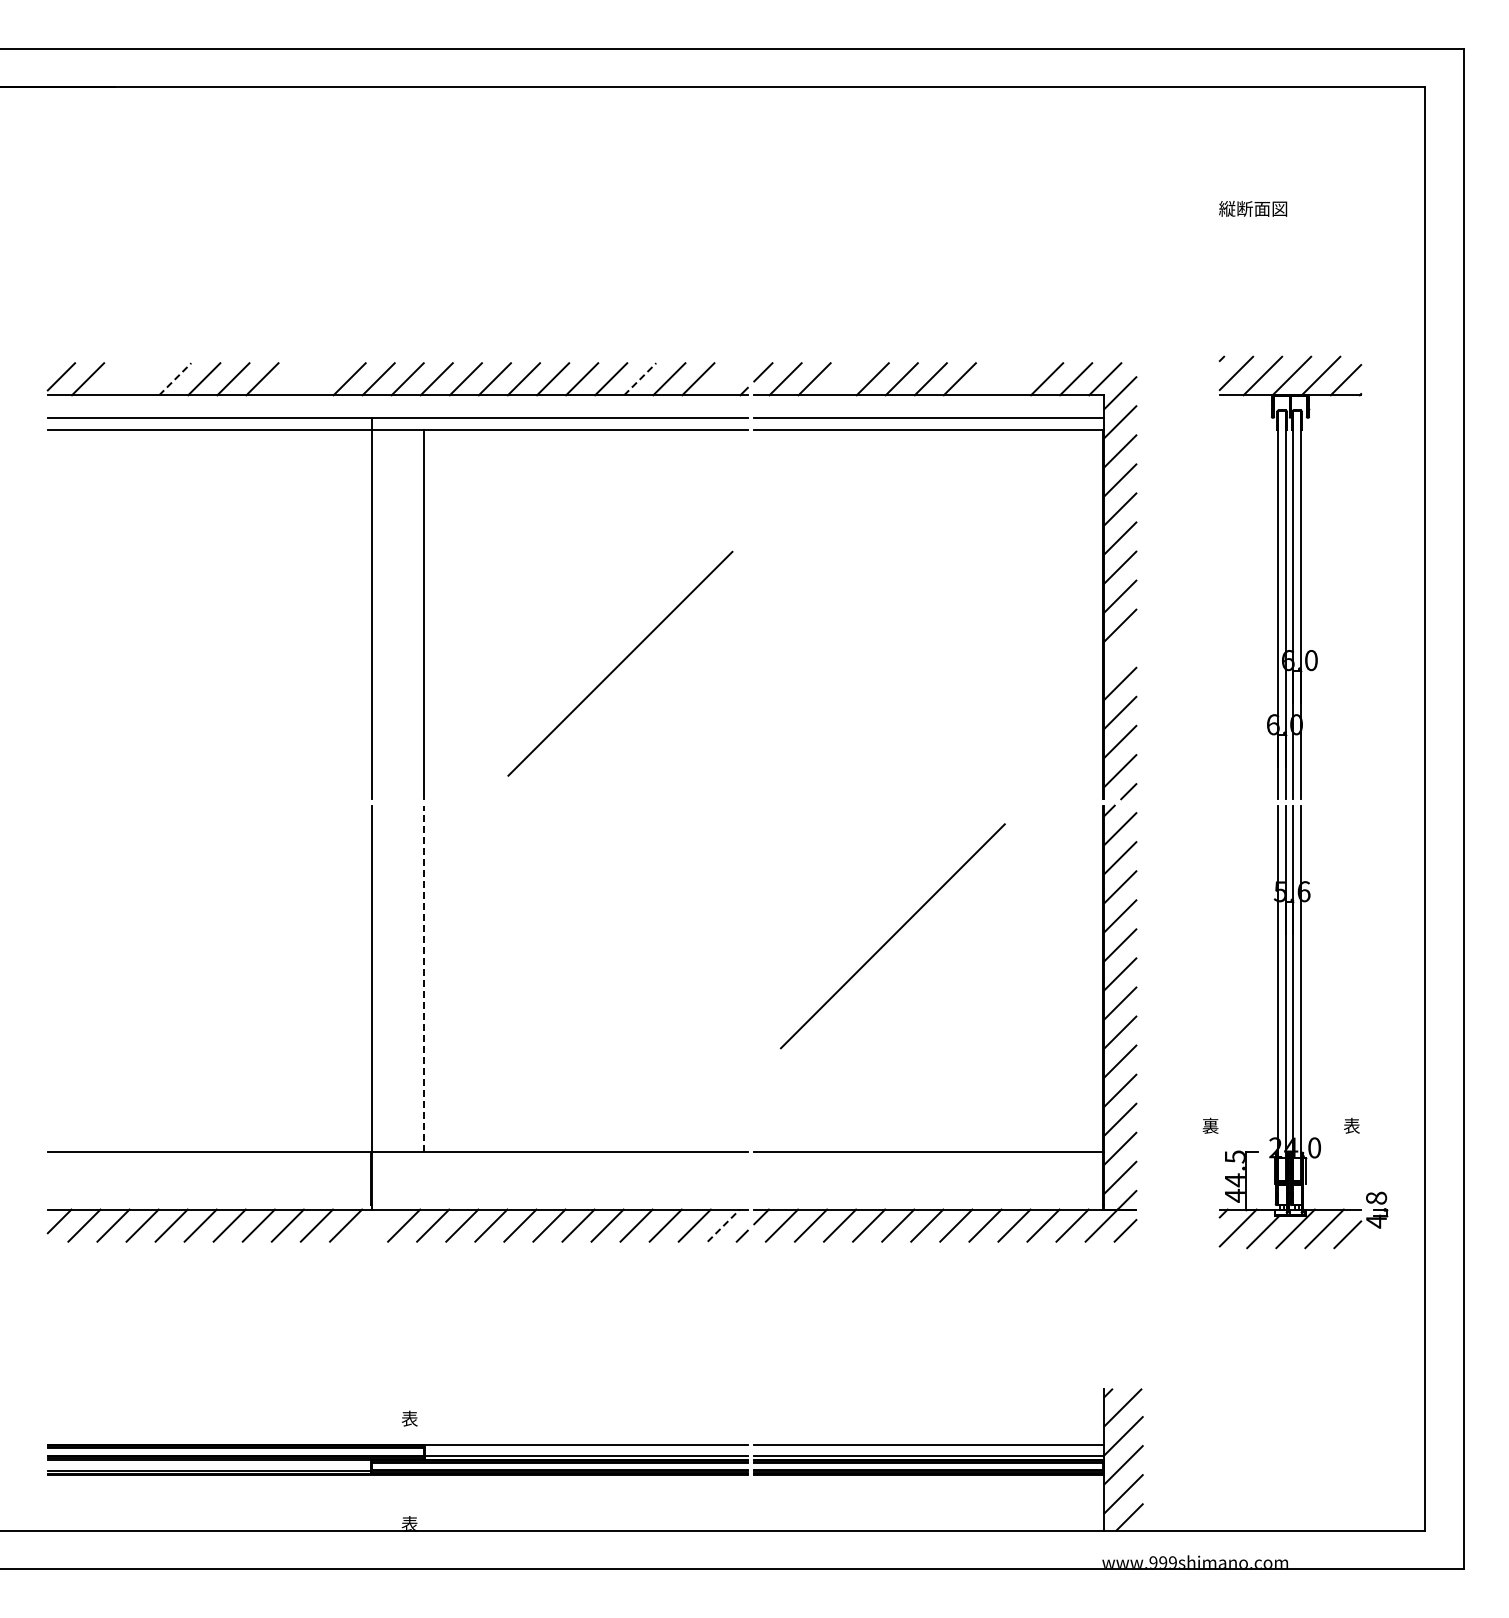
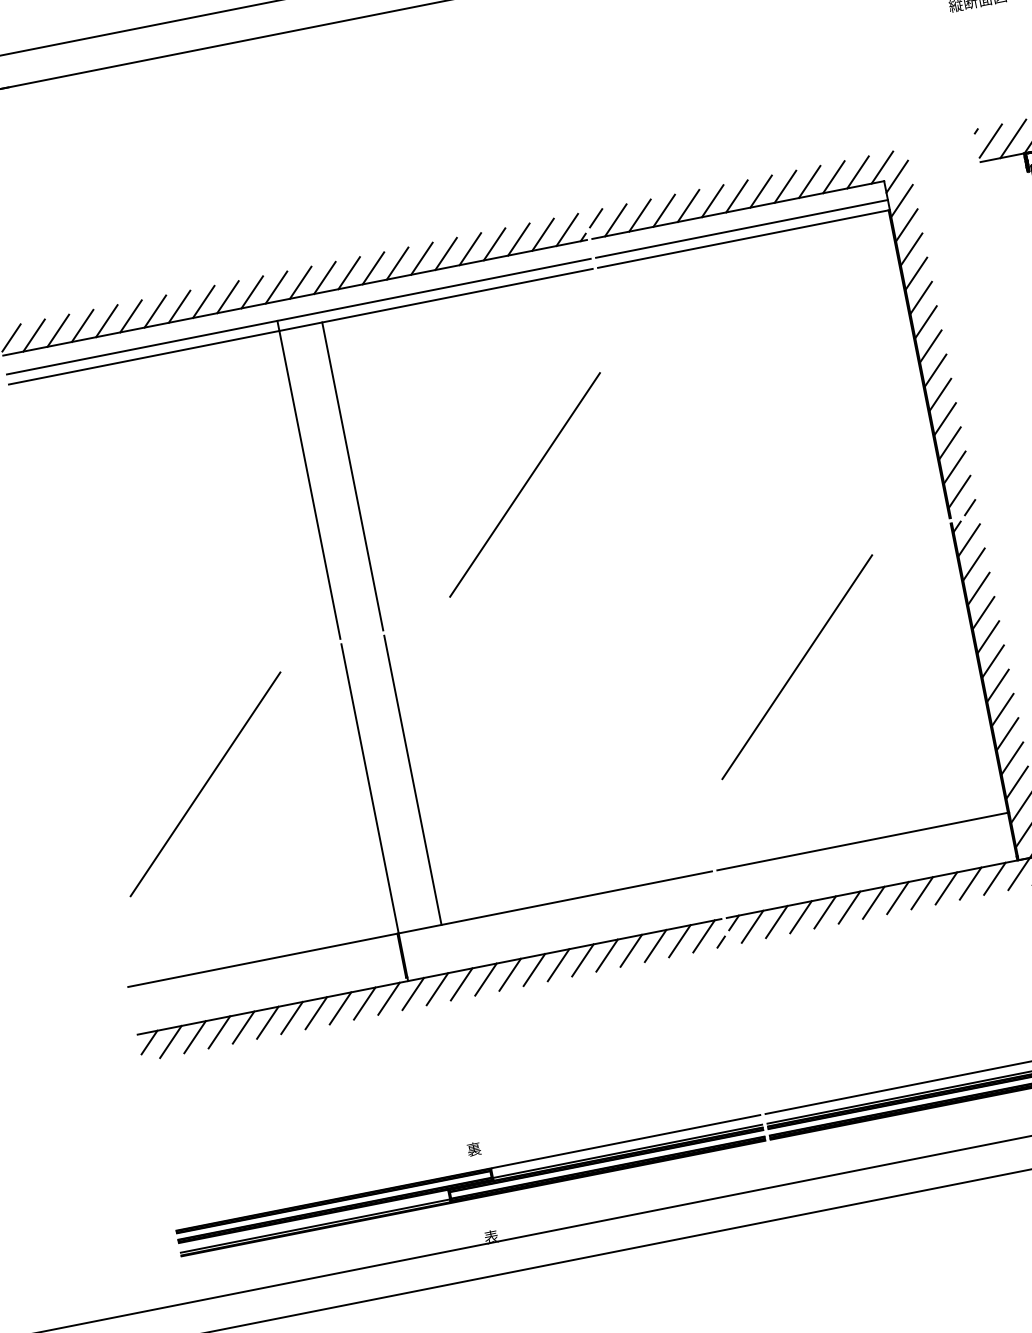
line: (117, 379) -> (58, 330), added
line: (146, 379) -> (82, 326), added
line: (175, 379) -> (107, 321), dashed -> solid
line: (291, 379) -> (203, 302), added
line: (320, 379) -> (228, 297), added
line: (640, 379) -> (494, 244), dashed -> solid
line: (727, 379) -> (567, 230), added
line: (843, 379) -> (664, 211), added
line: (988, 379) -> (785, 187), added
line: (1018, 379) -> (810, 182), added
line: (1120, 654) -> (940, 394), added
line: (183, 936) -> (205, 784), added
line: (423, 978) -> (412, 779), dashed -> solid
line: (375, 1225) -> (413, 993), added
line: (723, 1225) -> (703, 936), dashed -> solid
text: (409, 1419) -> (473, 1149), 表 -> 裏

